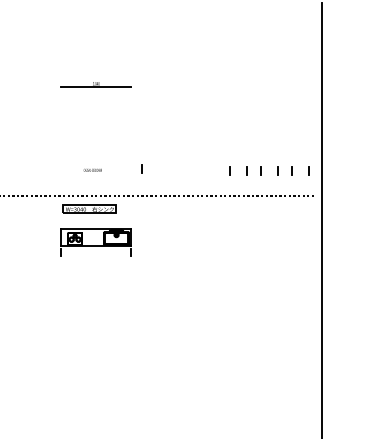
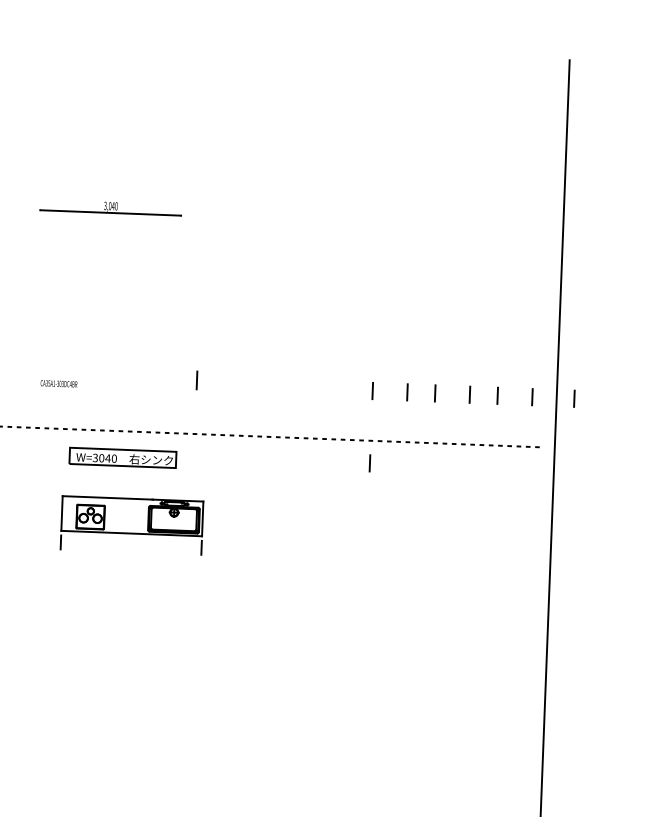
text: (92, 169) -> (58, 382), moved
line: (329, 170) -> (572, 397), added
line: (229, 206) -> (369, 462), added
part: (89, 208) -> (123, 457), moved
part: (95, 242) -> (131, 525), moved

